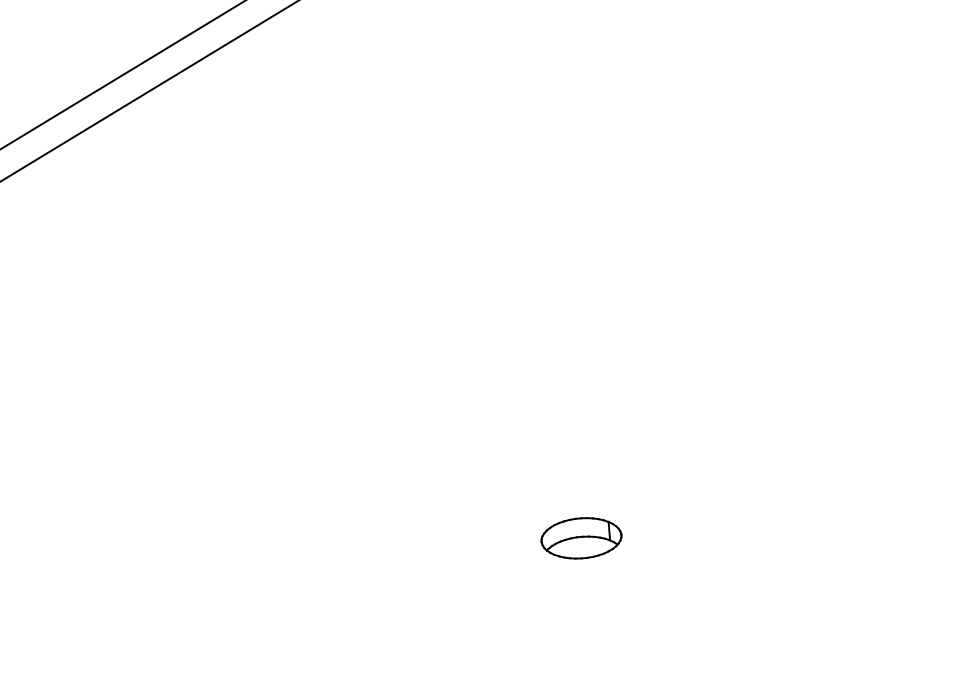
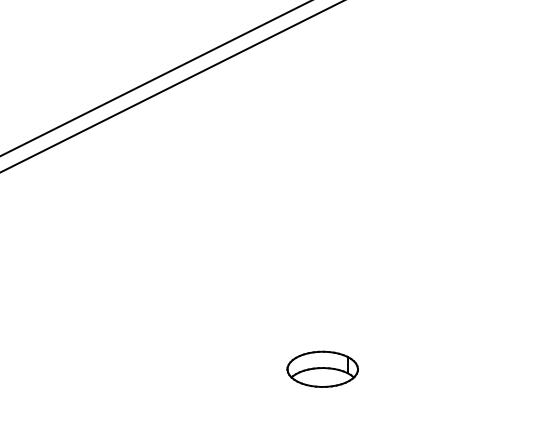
part: (581, 537) -> (322, 368), size x1.67

